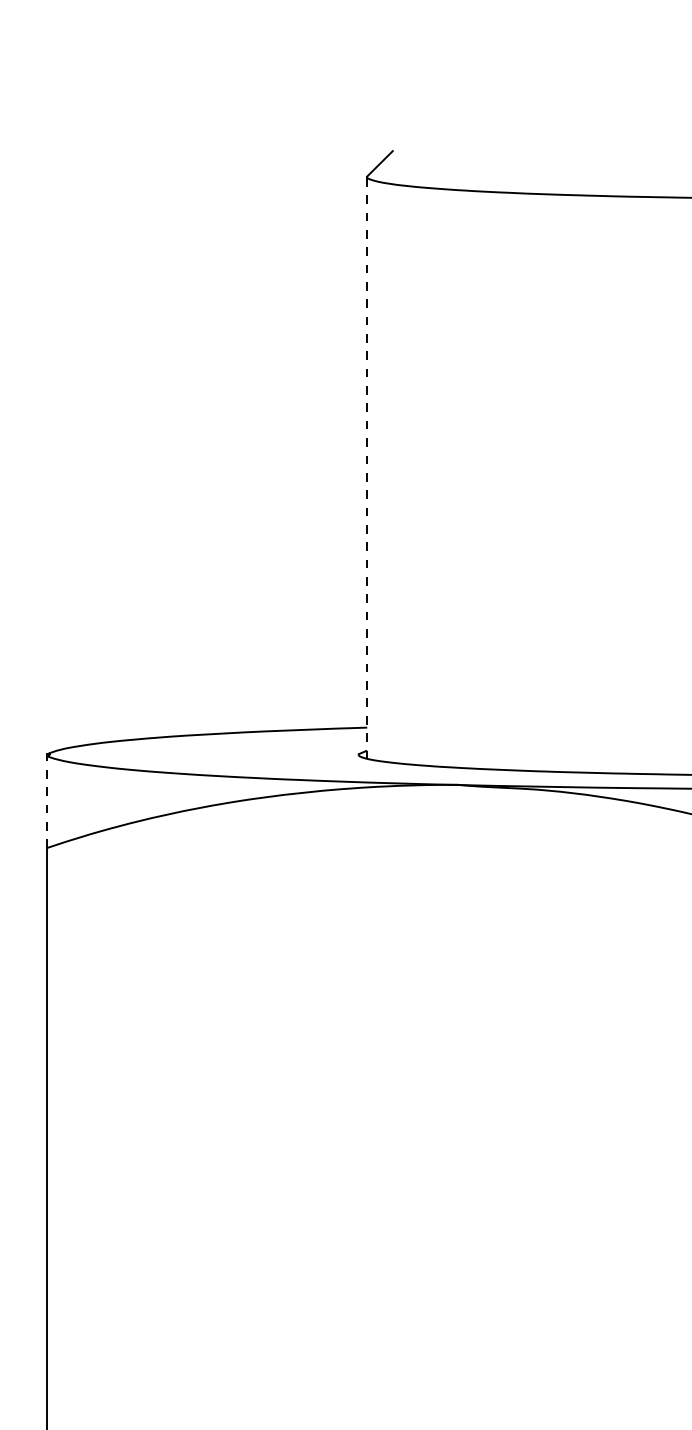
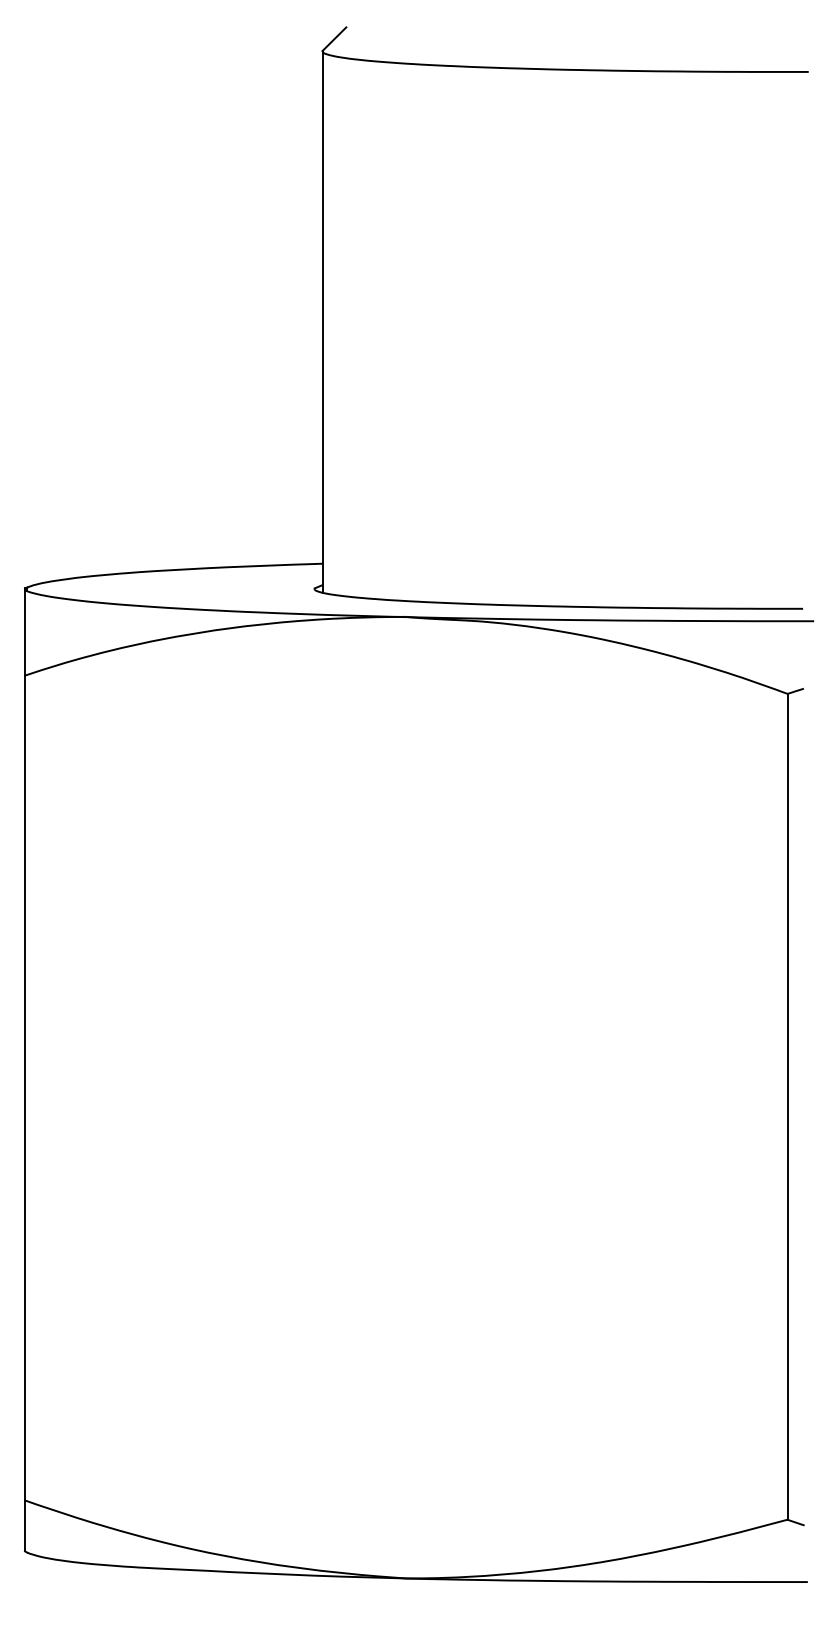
line: (367, 469) -> (322, 323), dashed -> solid
line: (47, 801) -> (25, 632), dashed -> solid

